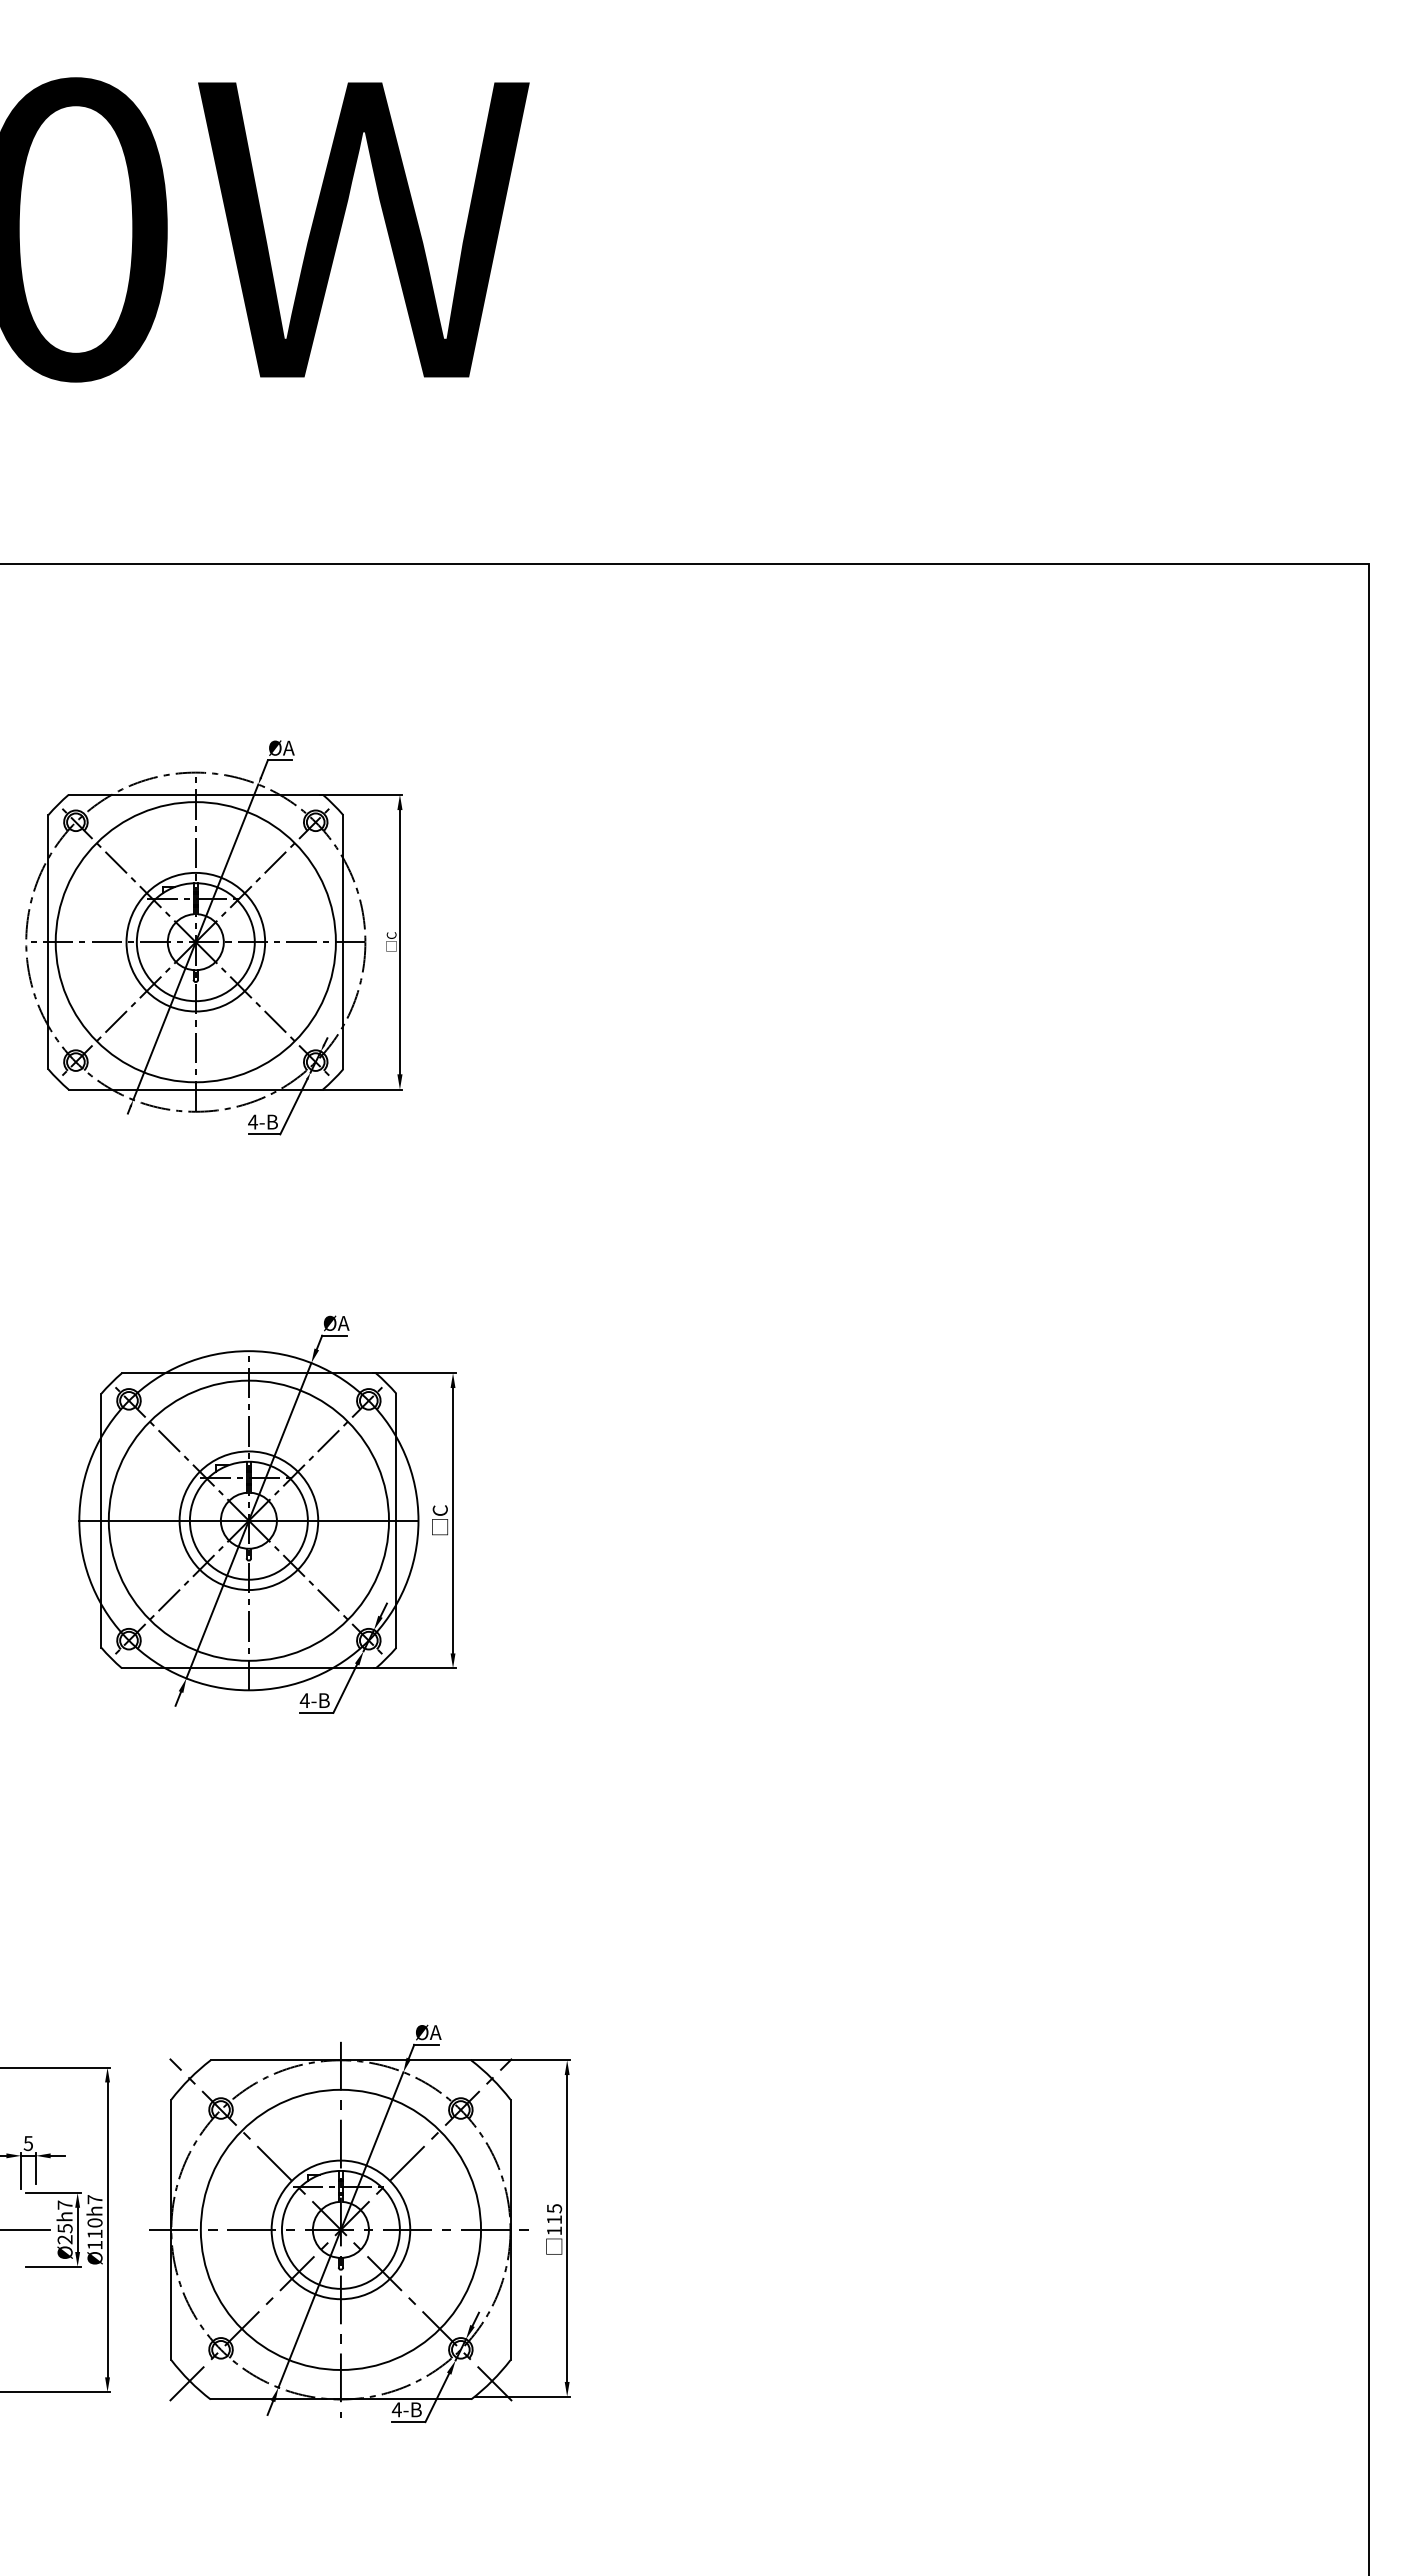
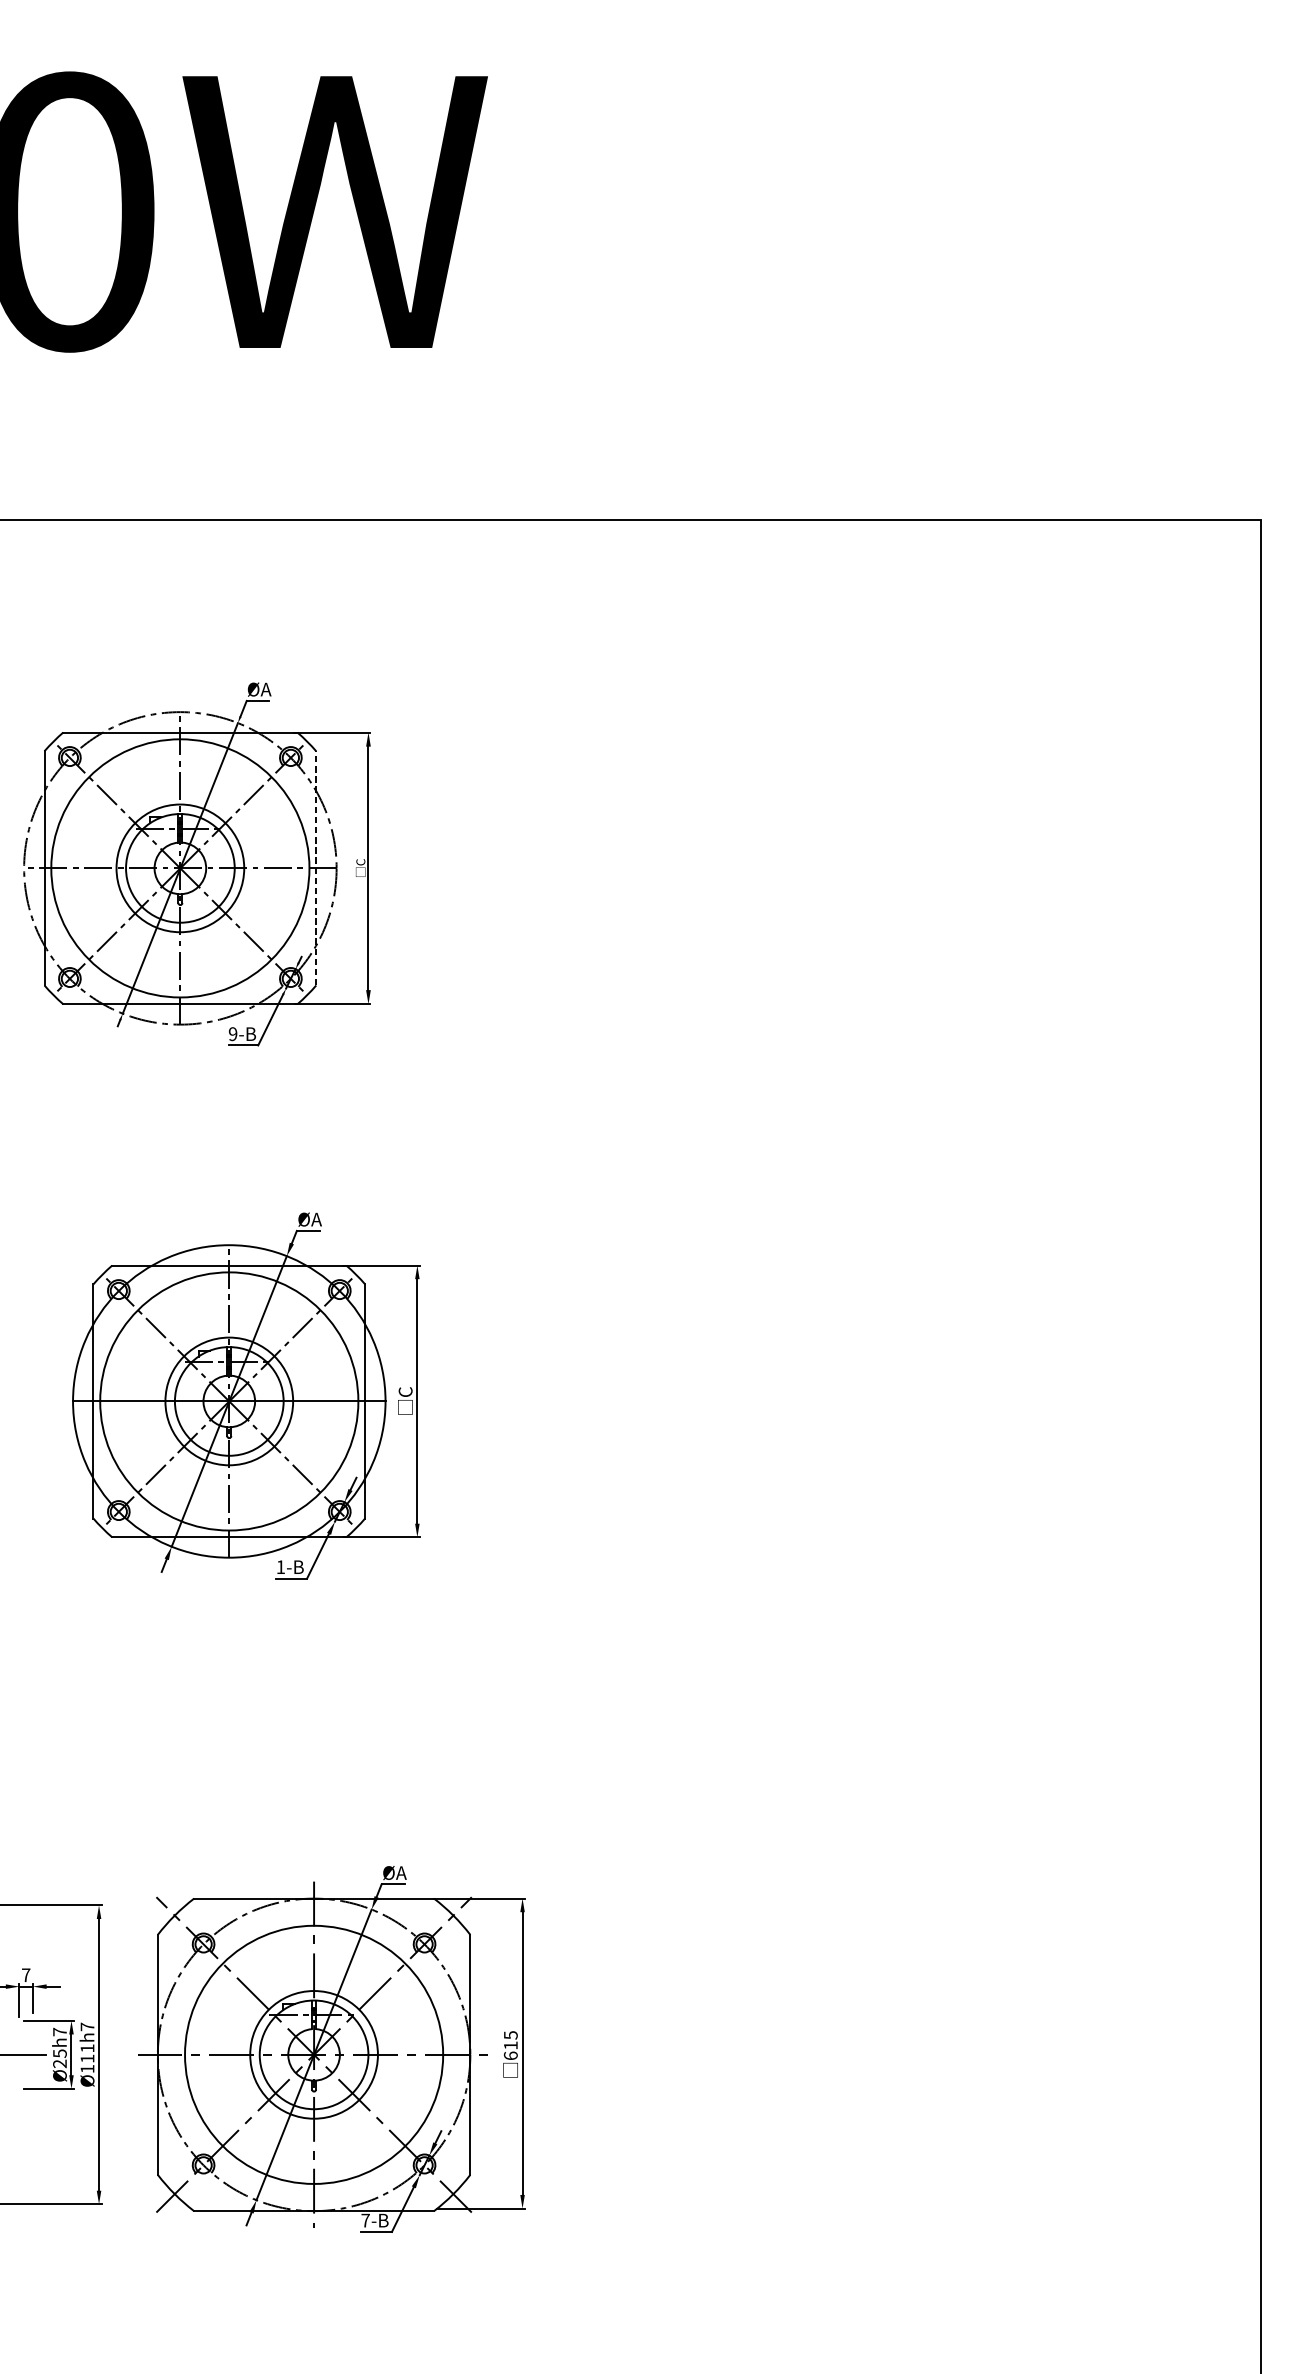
line: (343, 941) -> (316, 867), solid -> dashed
text: (253, 1121) -> (233, 1033), 4-B -> 9-B
text: (304, 1700) -> (280, 1567), 4-B -> 1-B
text: (28, 2143) -> (26, 1975), 5 -> 7
text: (94, 2222) -> (87, 2048), Ø110h7 -> Ø111h7
text: (554, 2230) -> (510, 2055), 115 -> 615
text: (396, 2409) -> (365, 2220), 4-B -> 7-B

